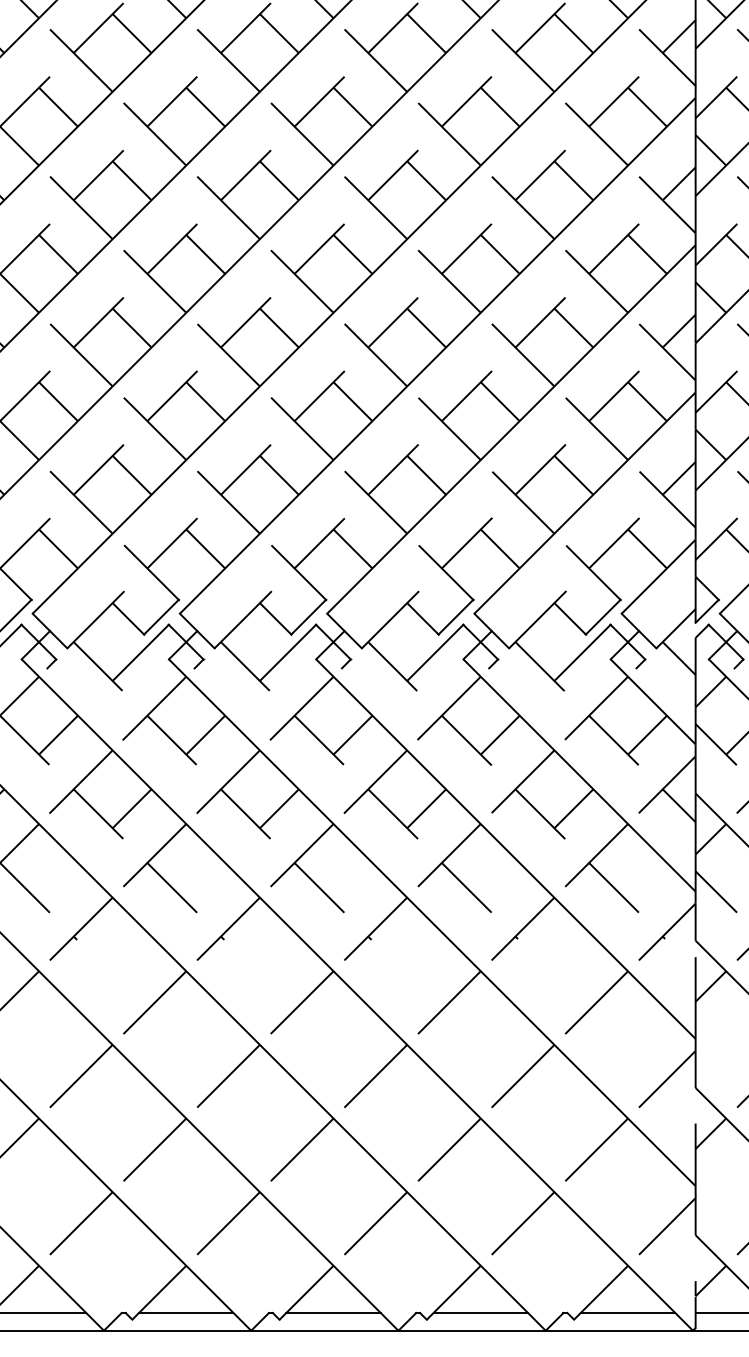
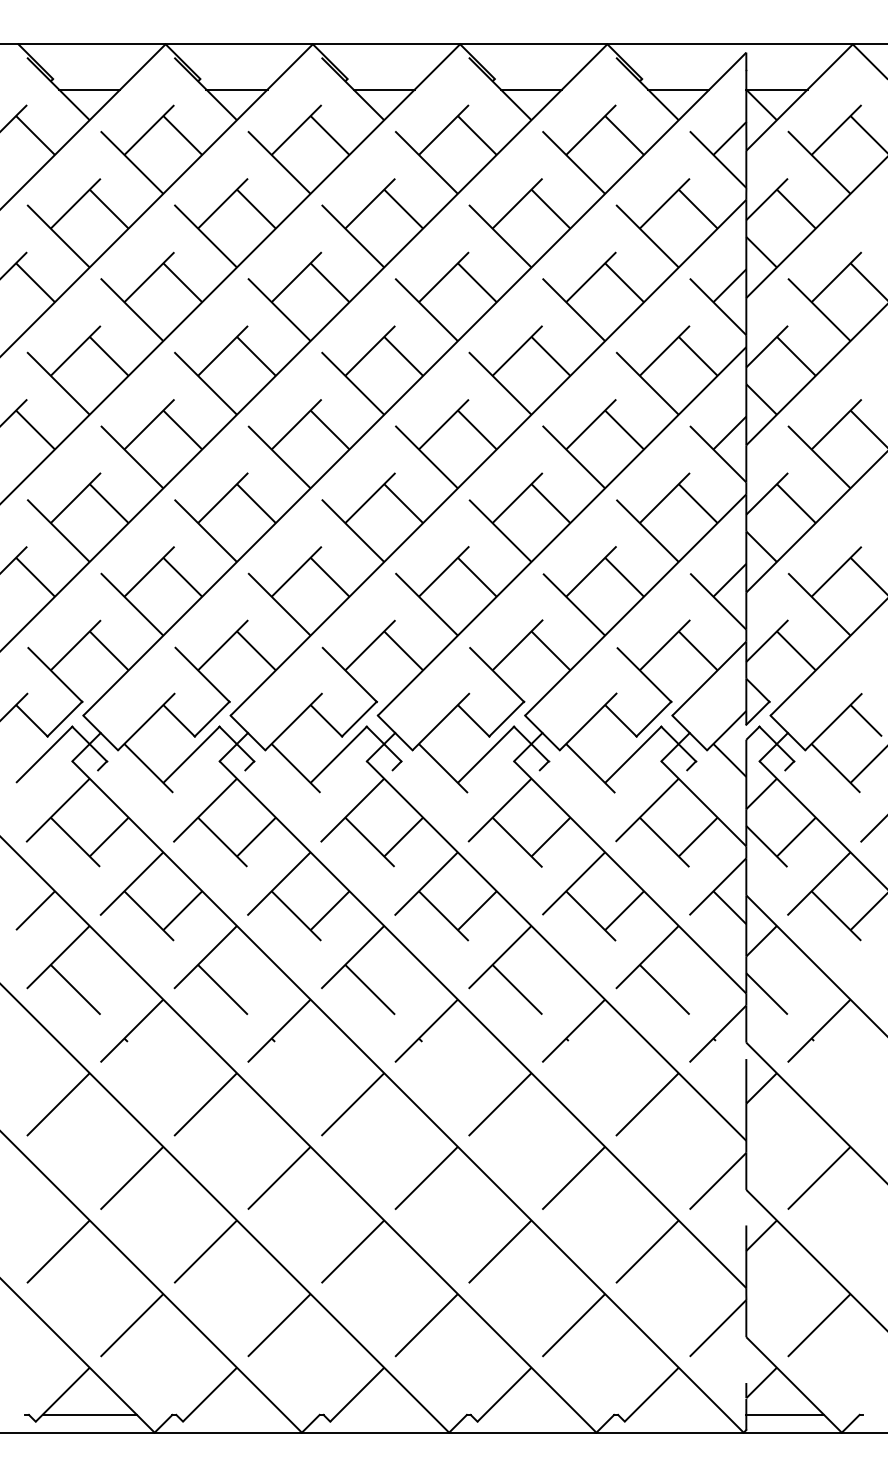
line: (185, 1312) -> (236, 1414), removed
line: (333, 1312) -> (384, 1414), removed
line: (480, 1312) -> (531, 1414), removed
line: (627, 1312) -> (678, 1414), removed

